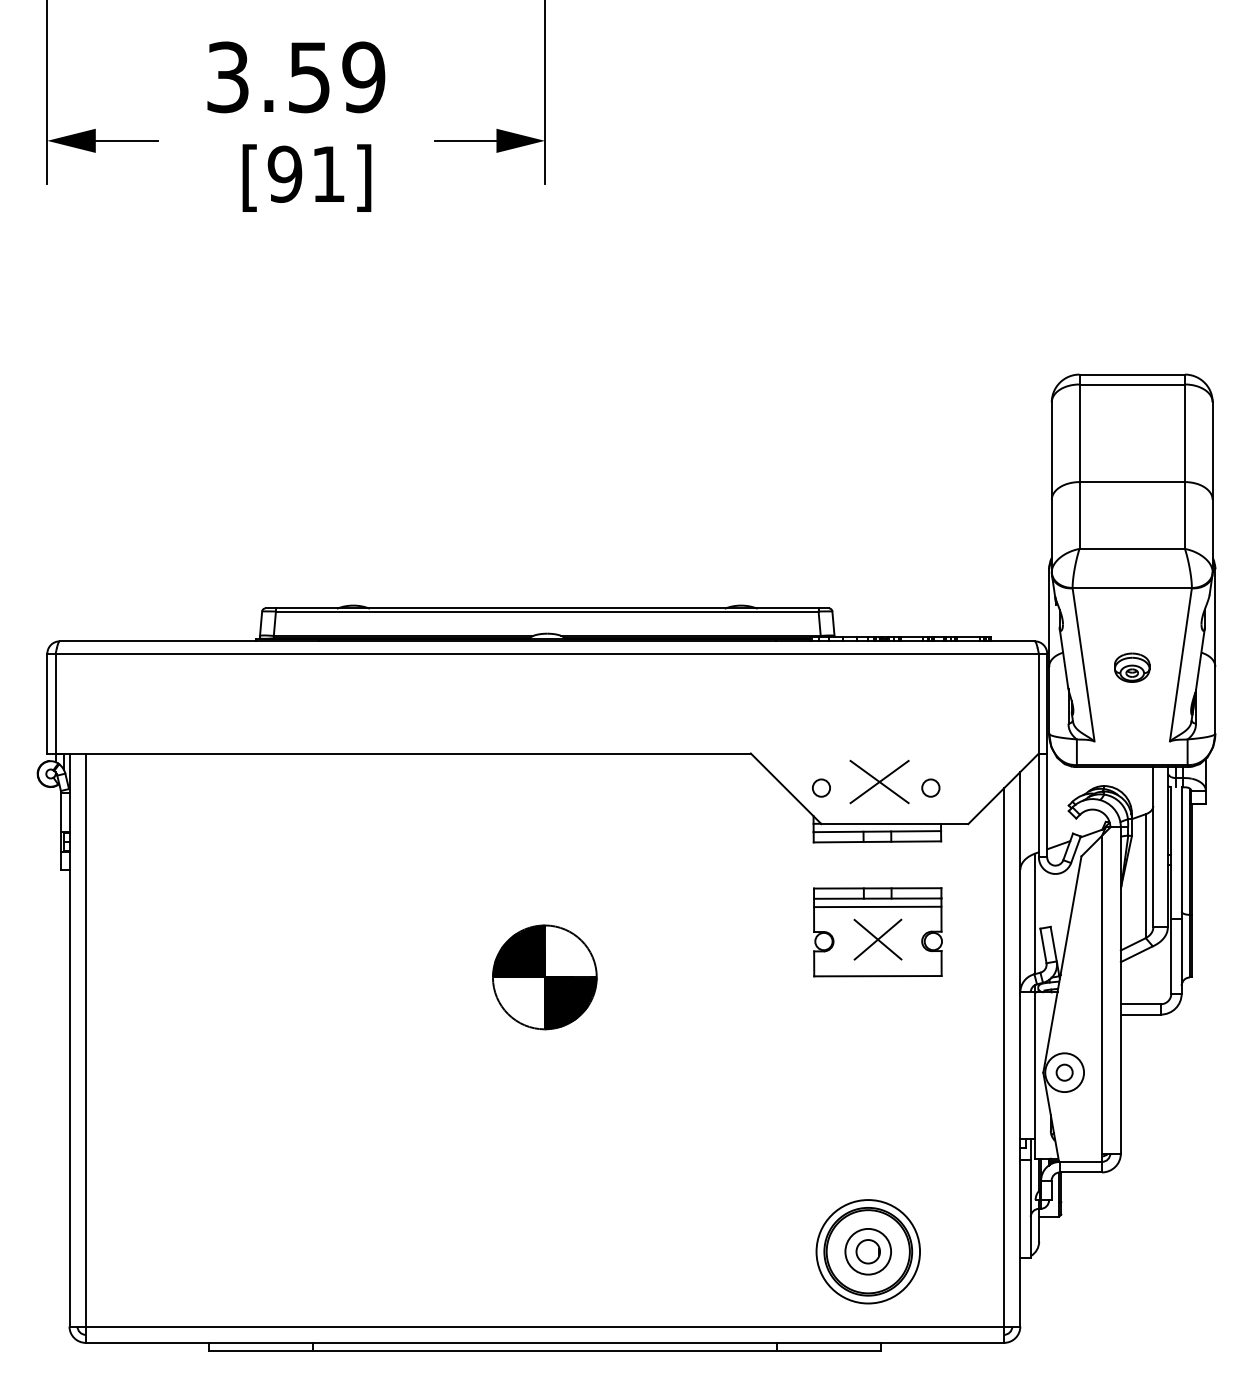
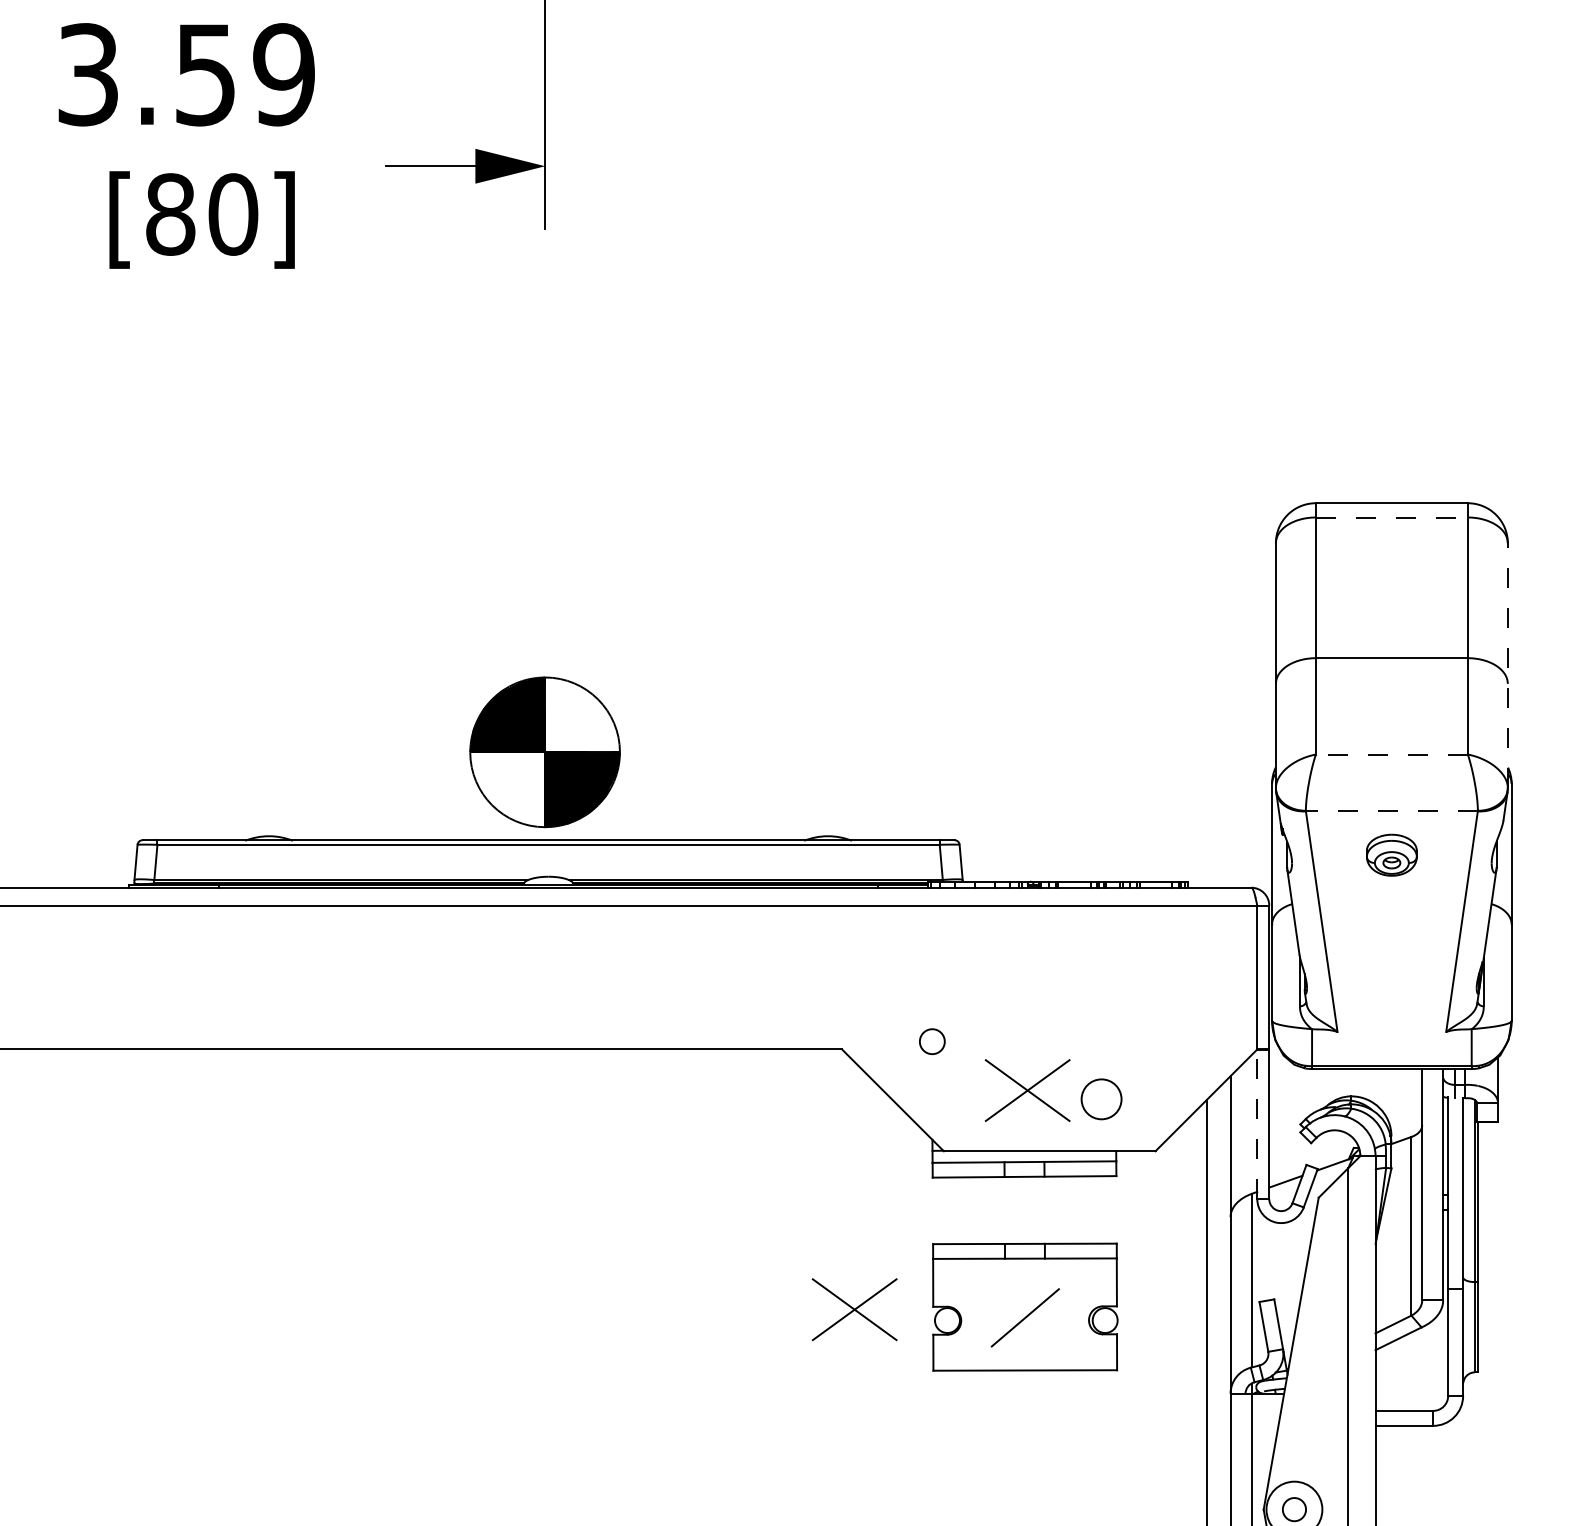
text: (306, 173) -> (201, 213), [91] -> [80]
line: (1132, 384) -> (1392, 517), solid -> dashed
line: (1212, 487) -> (1507, 665), solid -> dashed
line: (1132, 548) -> (1392, 753), solid -> dashed
line: (1132, 587) -> (1392, 810), solid -> dashed
part: (1132, 667) -> (1392, 854), moved
circle: (821, 787) -> (932, 1040), moved
circle: (930, 787) -> (1101, 1098), size x1.6
line: (1038, 805) -> (1256, 1124), solid -> dashed
line: (877, 906) -> (1024, 1270), removed
part: (759, 933) -> (854, 1308), added
line: (877, 939) -> (1024, 1317), removed
part: (544, 977) -> (544, 752), moved

